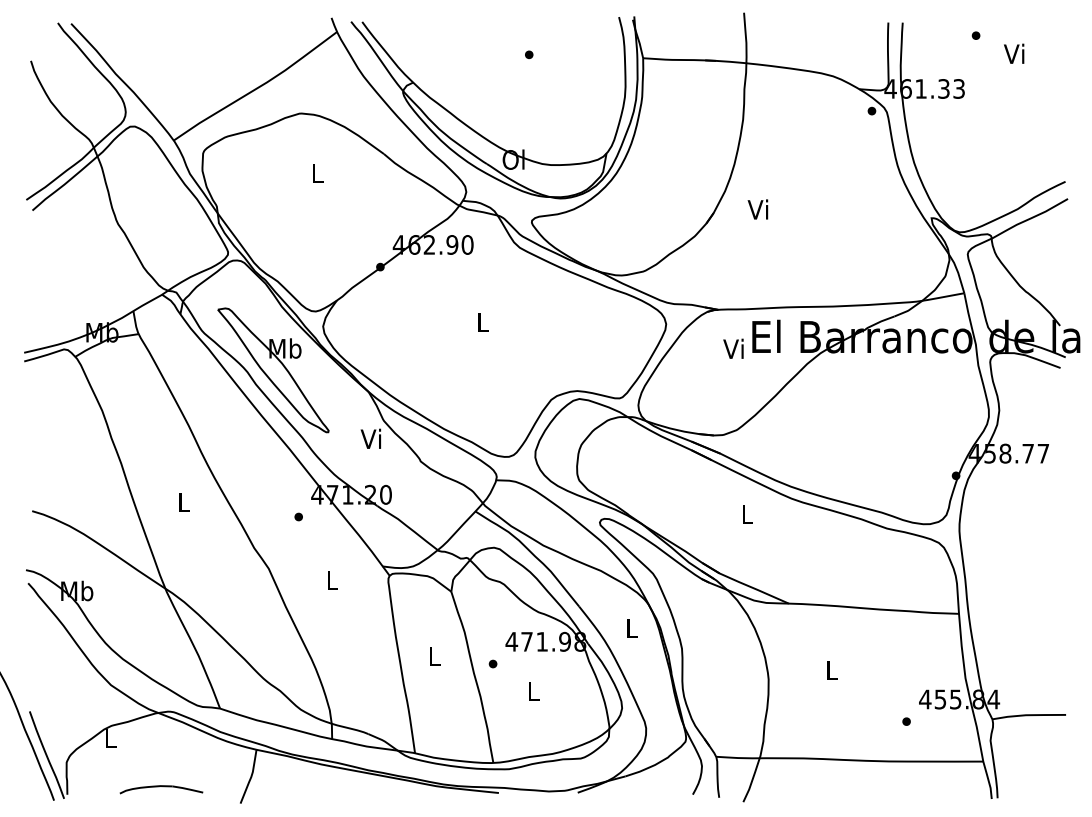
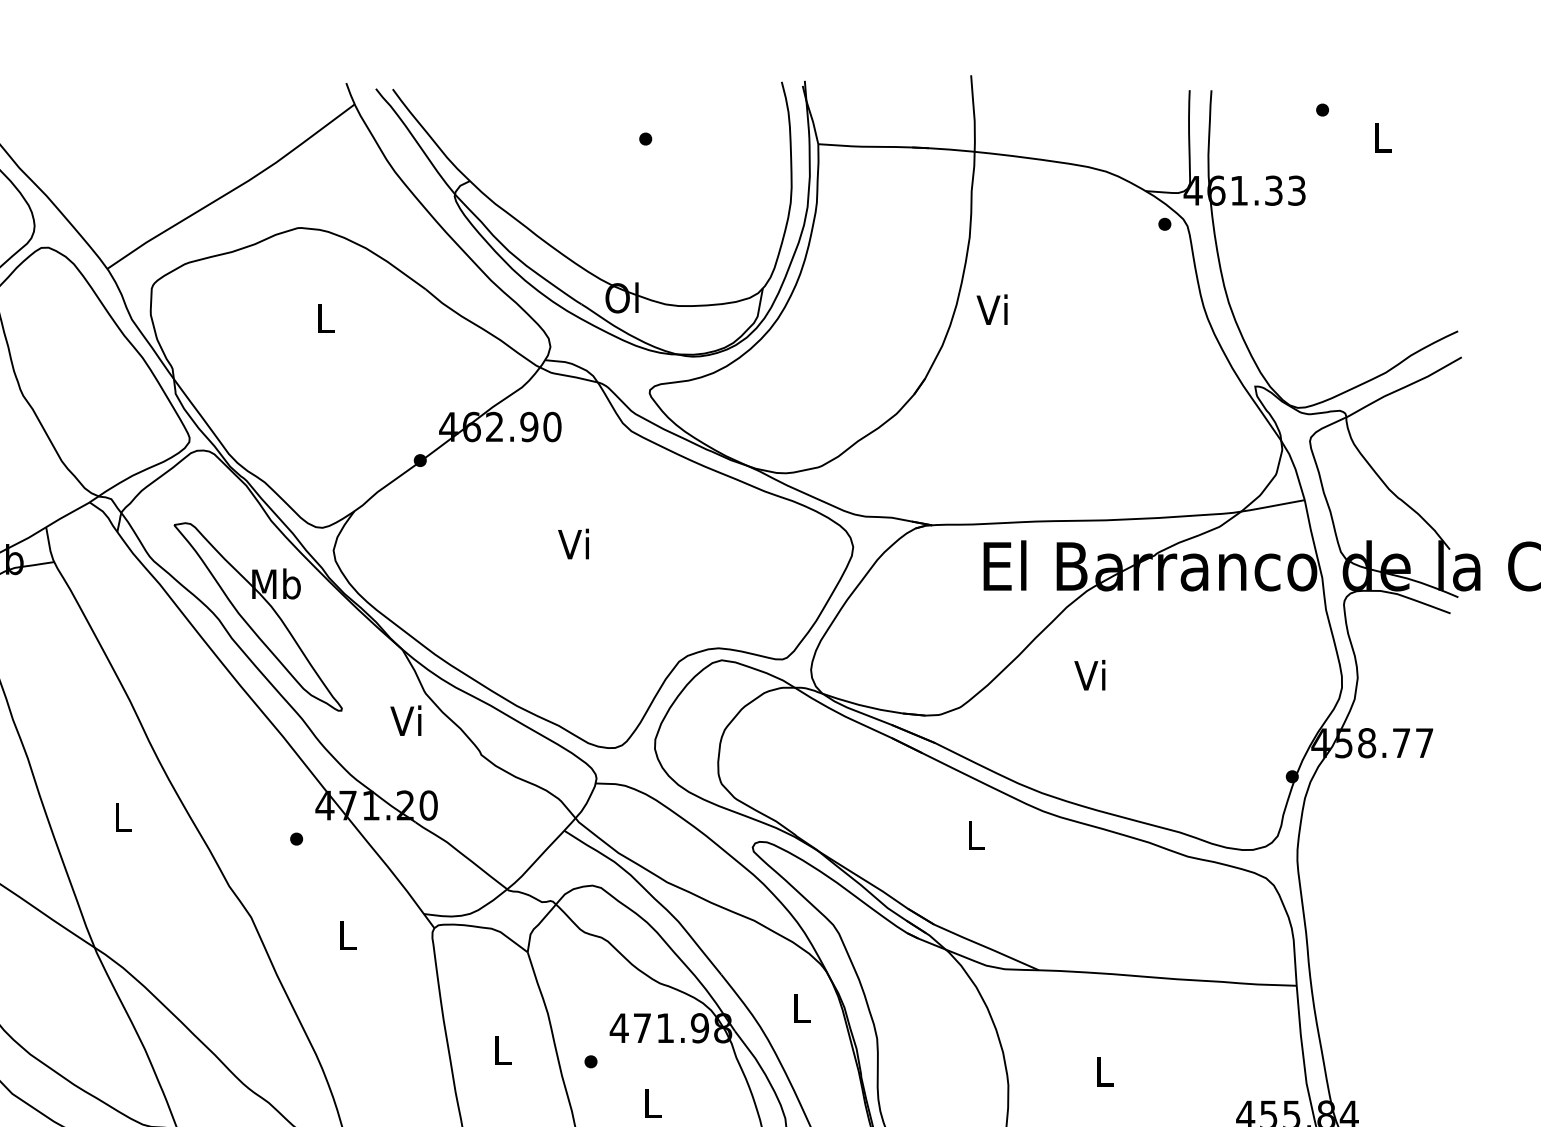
text: (1014, 53) -> (1380, 137), Vi -> L
text: (757, 209) -> (991, 309), moved
text: (481, 322) -> (573, 544), L -> Vi
text: (733, 348) -> (1089, 674), moved

